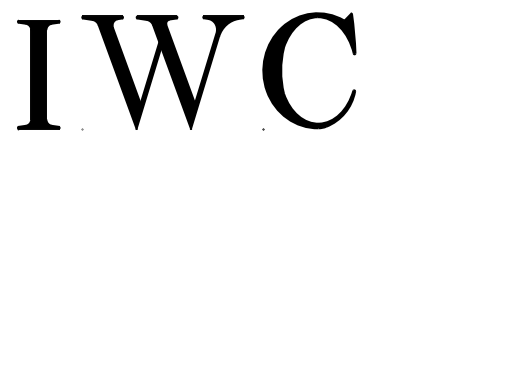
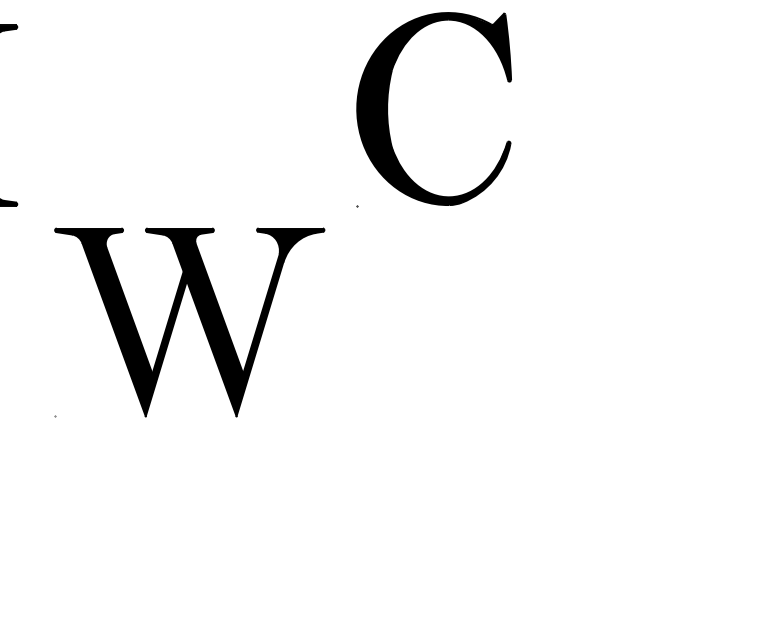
part: (168, 70) -> (199, 318), moved

